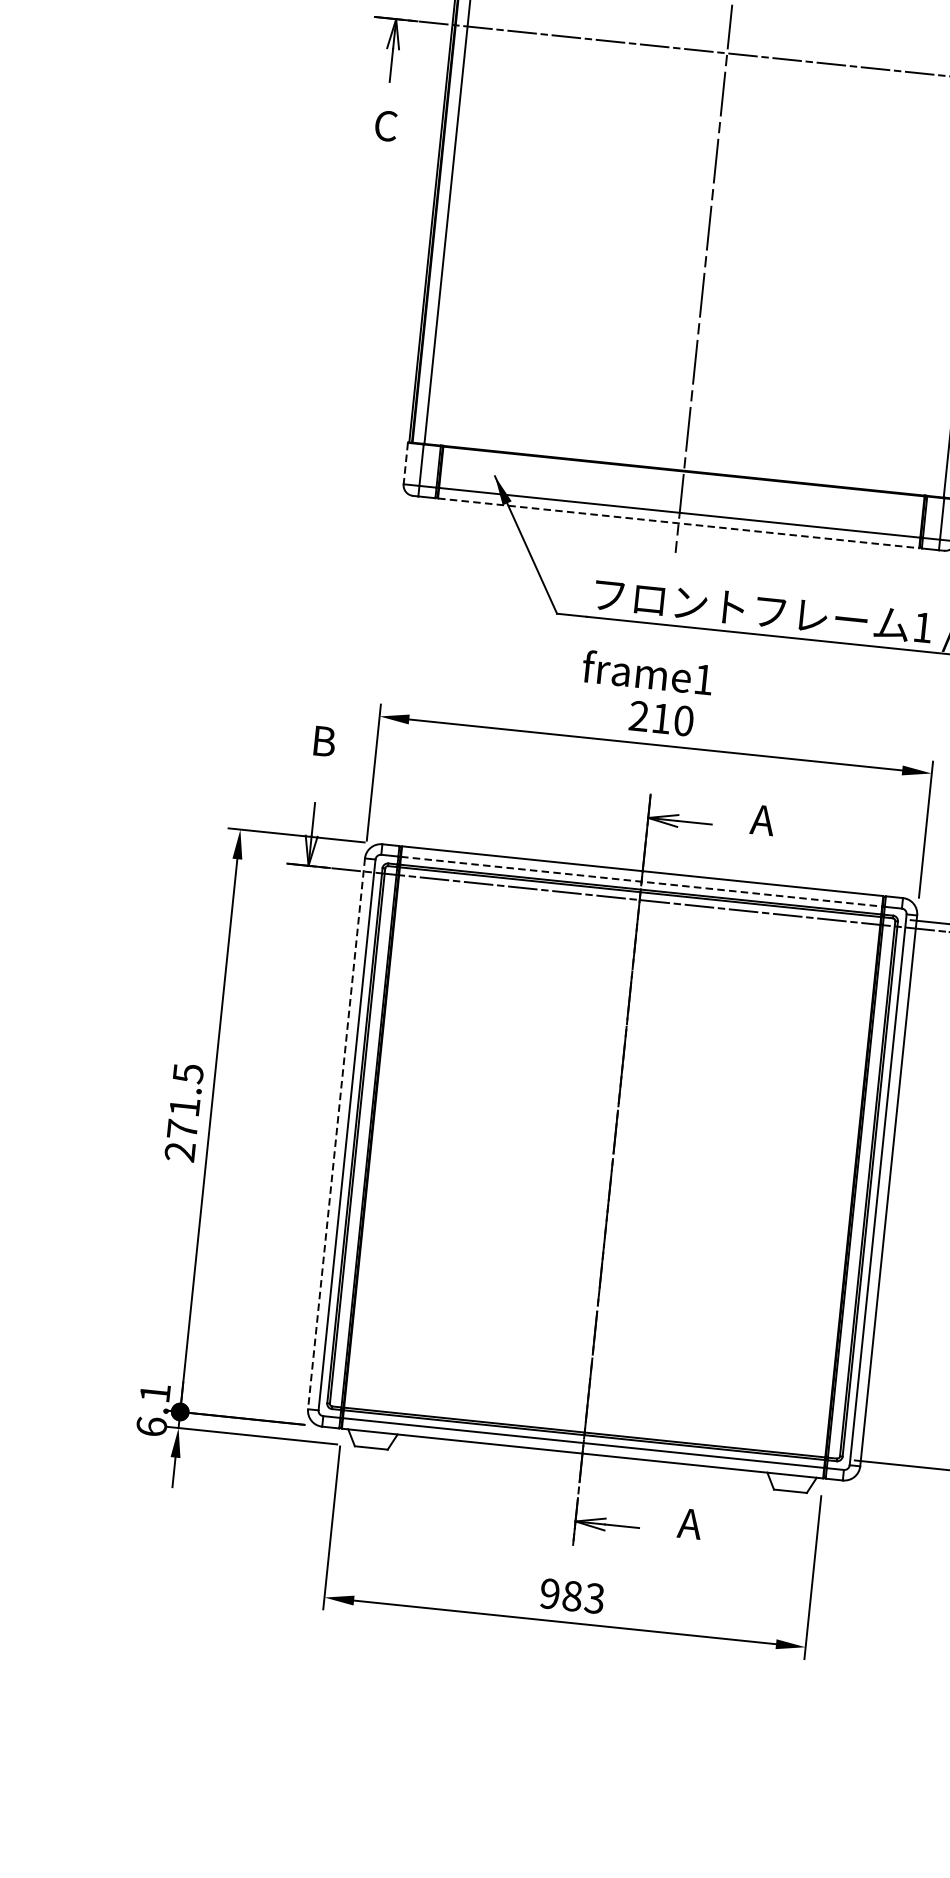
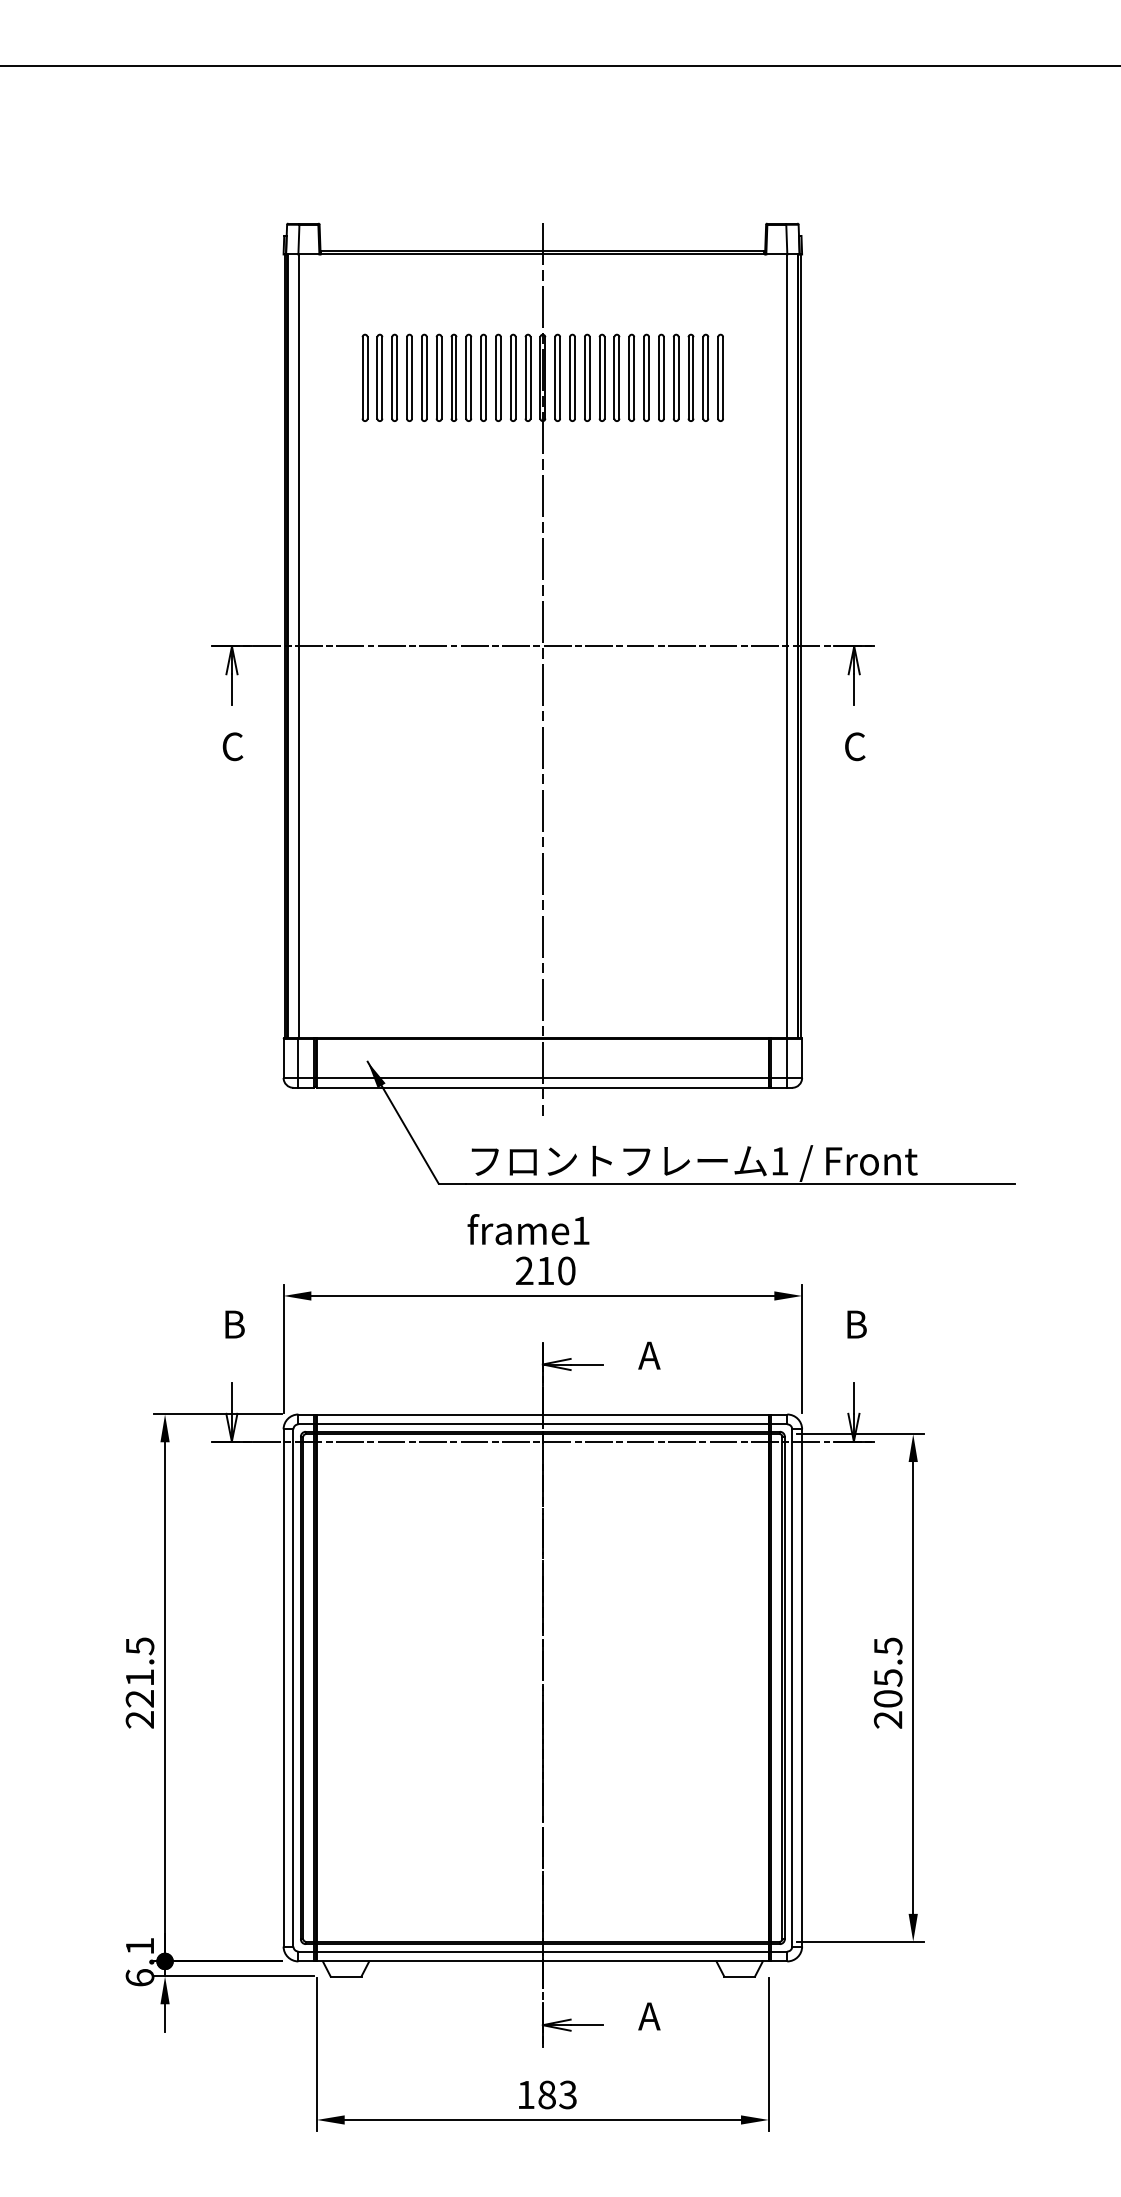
line: (405, 464) -> (283, 1059), dashed -> solid
line: (678, 522) -> (542, 1087), dashed -> solid
line: (641, 881) -> (542, 1424), dashed -> solid
text: (181, 1129) -> (139, 1698), 271.5 -> 221.5
line: (336, 1133) -> (283, 1687), dashed -> solid
text: (549, 1593) -> (525, 2094), 983 -> 183

